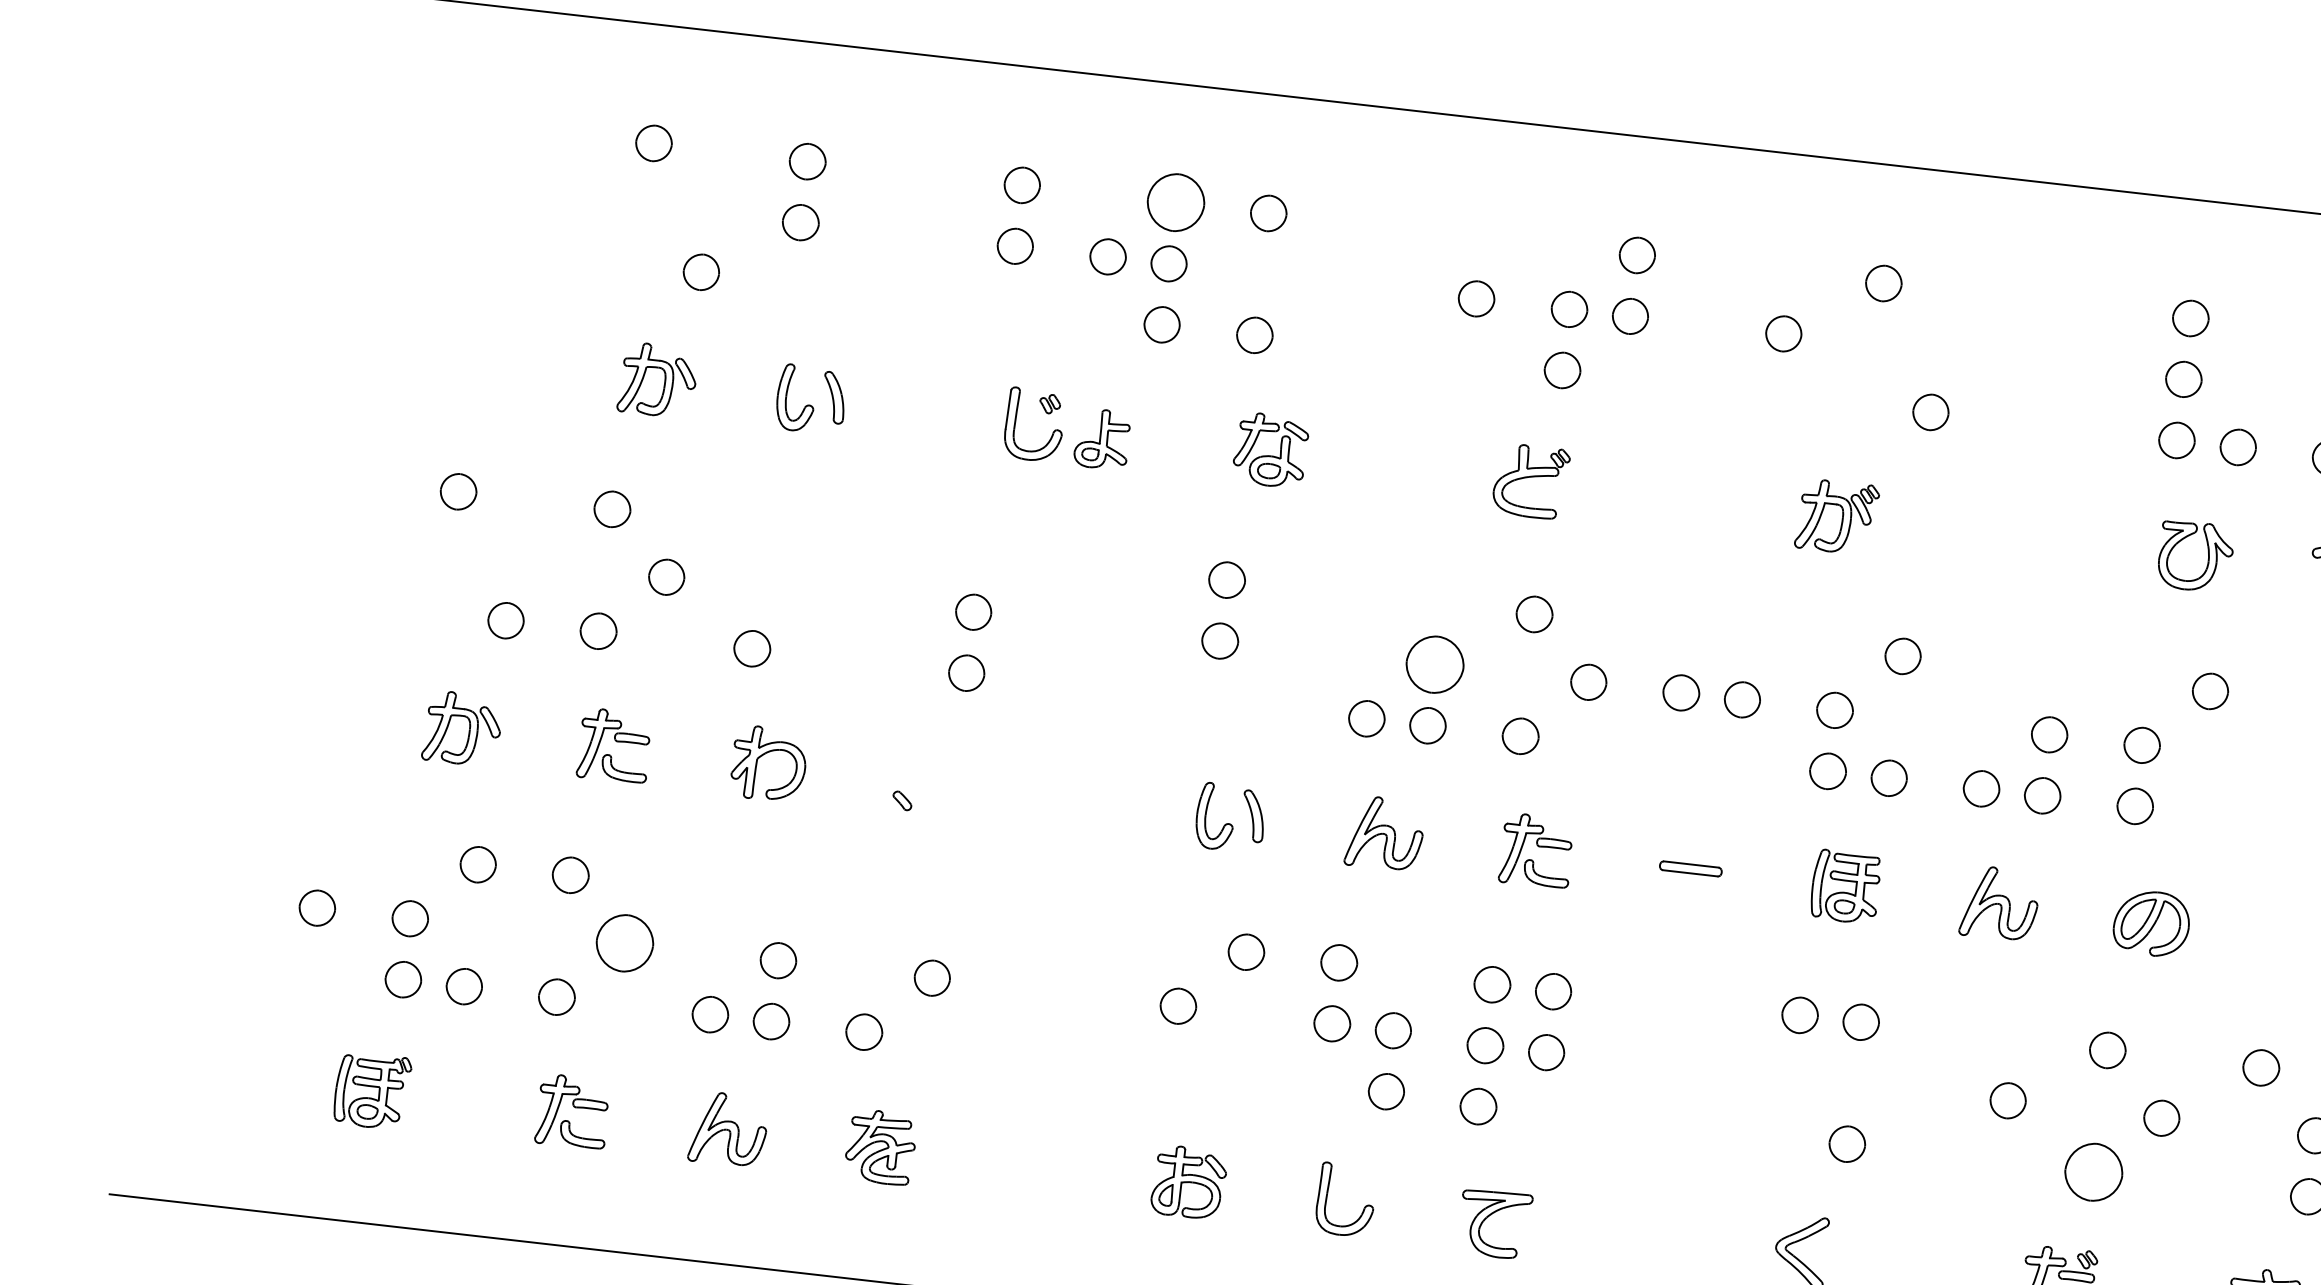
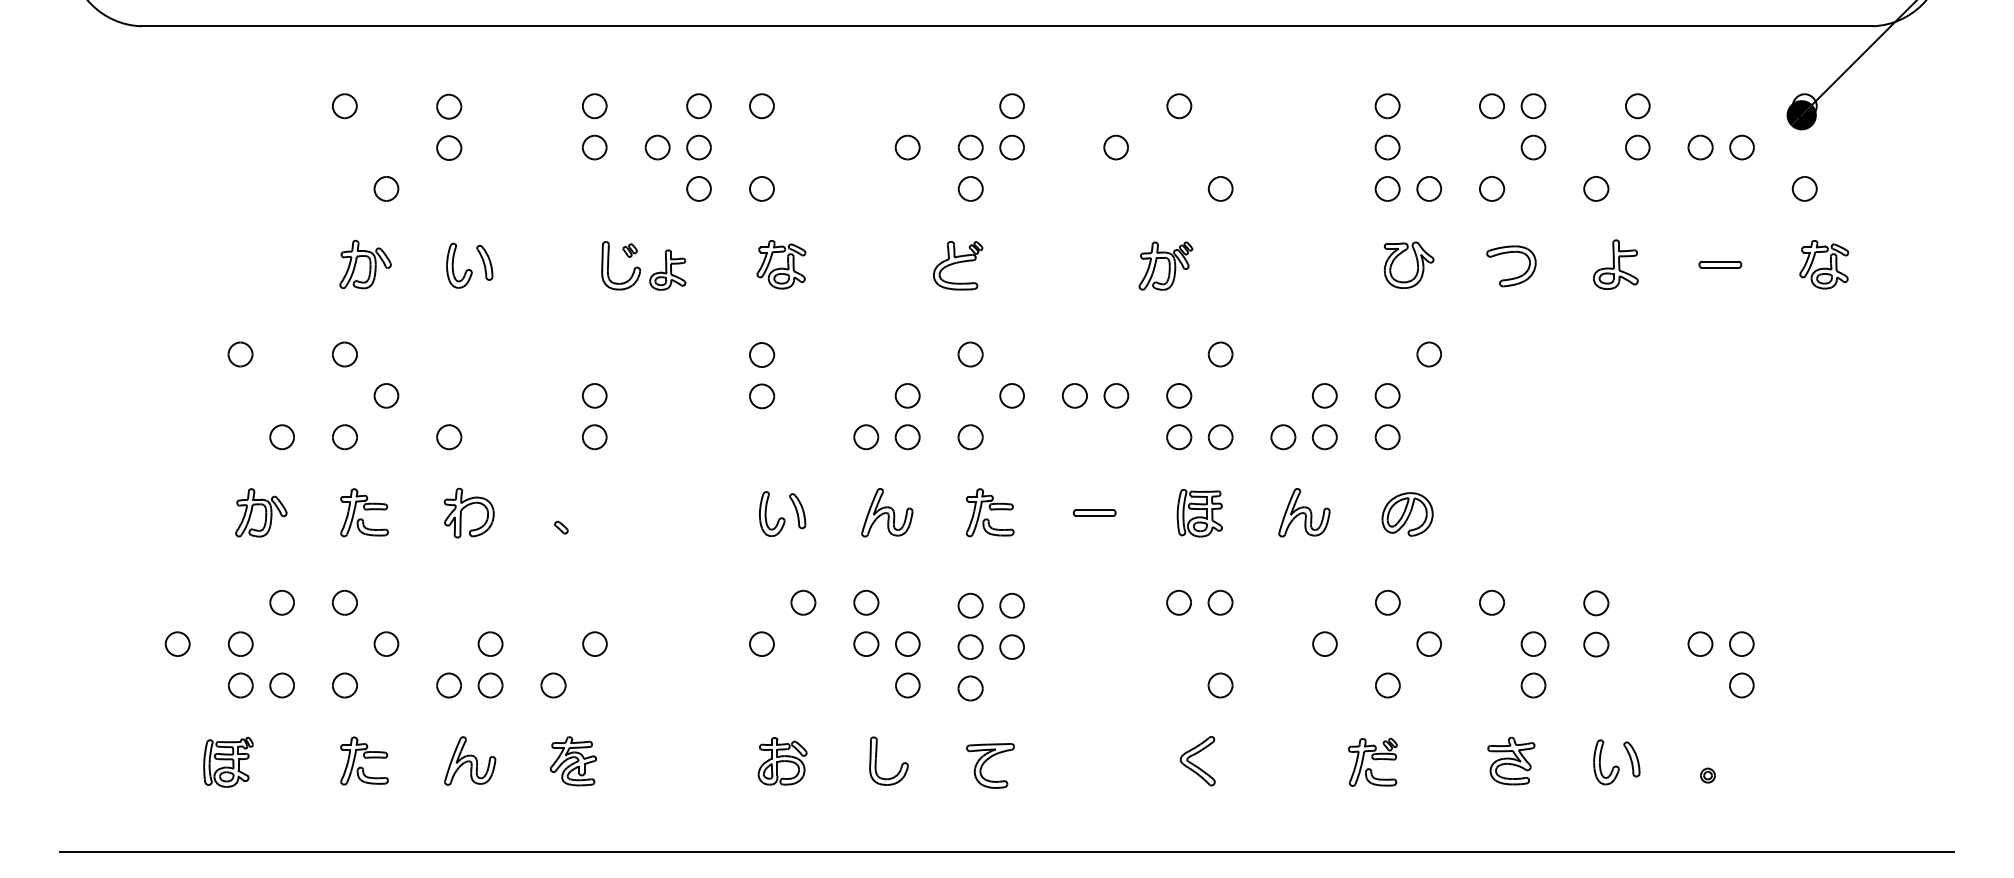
part: (1175, 203) -> (698, 106), size x0.62
part: (1434, 664) -> (907, 395), size x0.62
part: (625, 942) -> (386, 643), size x0.62
part: (2093, 1172) -> (1387, 685), size x0.62

